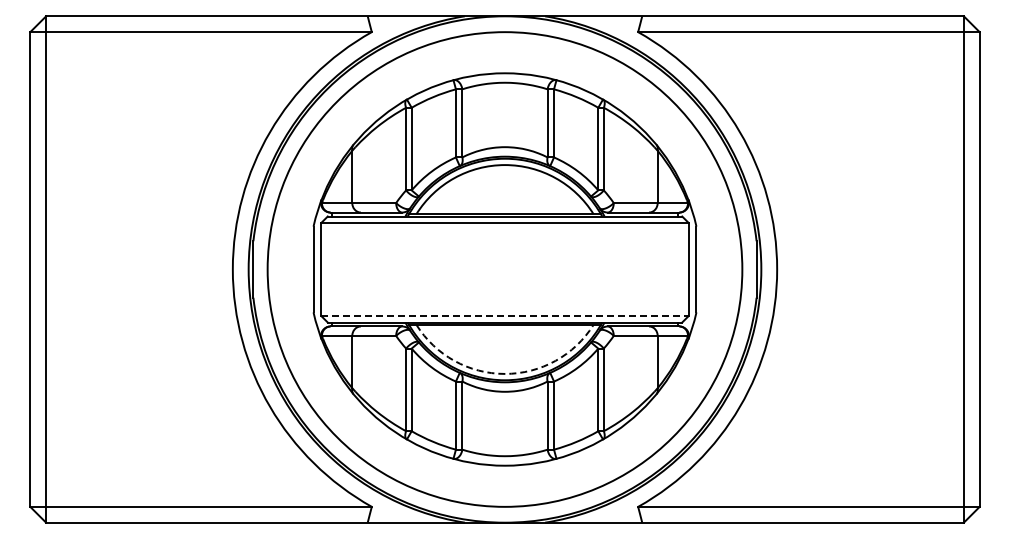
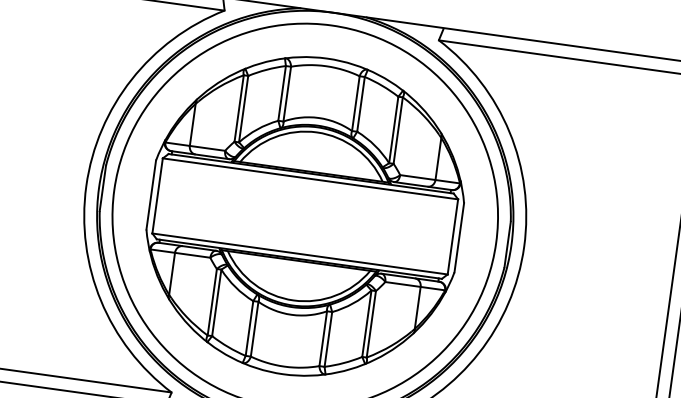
line: (505, 316) -> (300, 254), dashed -> solid
arc: (505, 373) -> (294, 300), dashed -> solid

